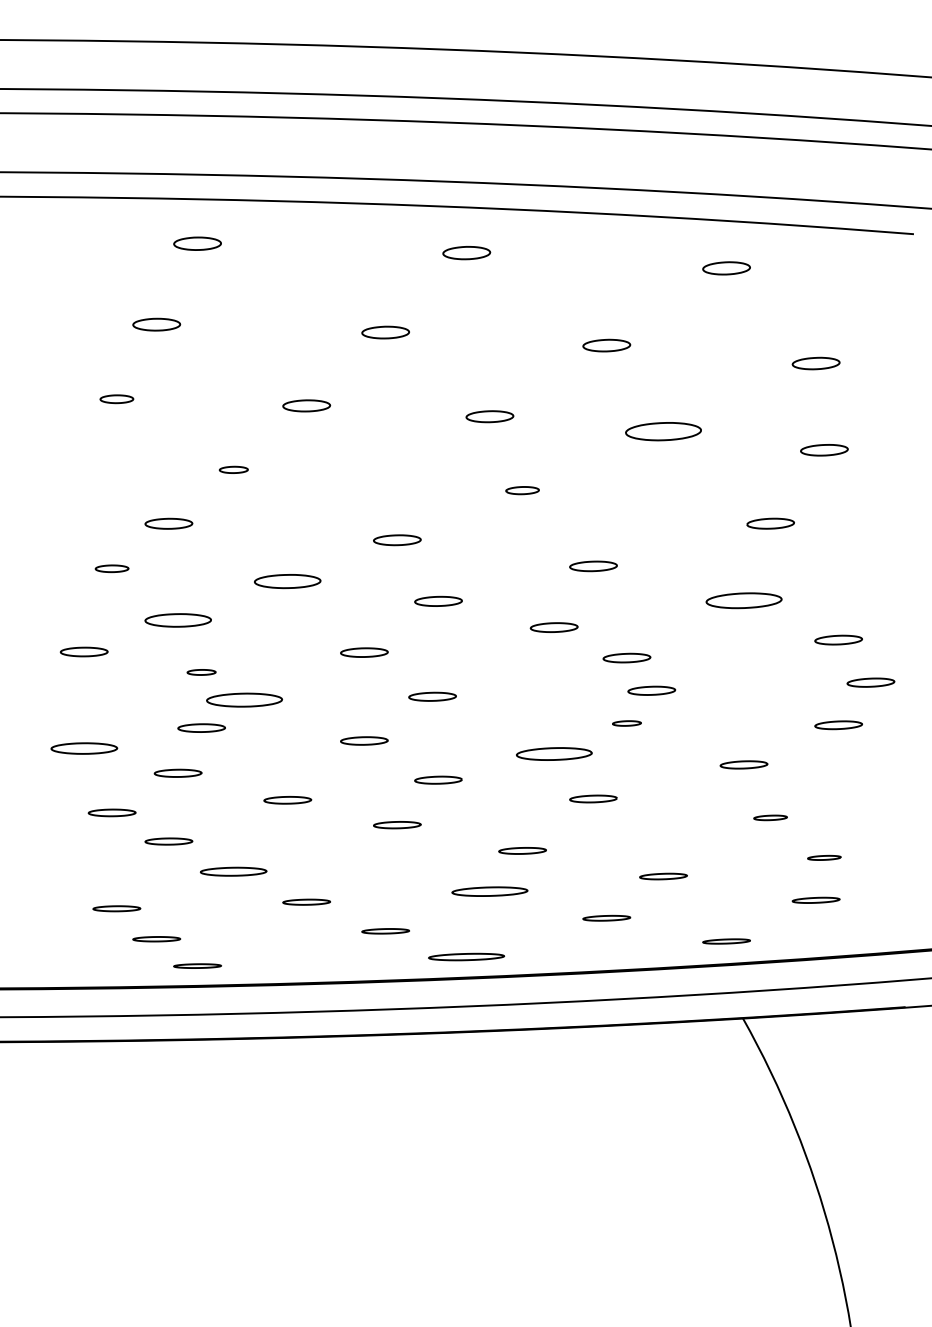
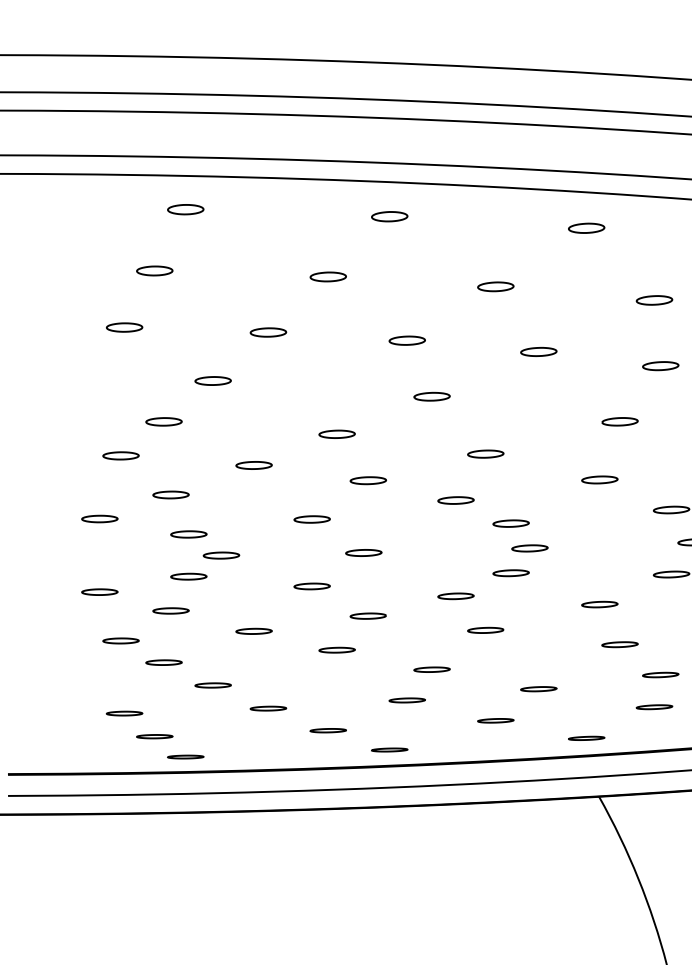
part: (116, 398) -> (124, 326), size x1.43
part: (663, 431) -> (538, 351), size x0.62
part: (233, 469) -> (212, 380), size x1.67
part: (522, 490) -> (431, 396), size x1.43
part: (111, 568) -> (120, 455), size x1.43
part: (287, 580) -> (253, 464), size x0.71
part: (743, 599) -> (599, 479), size x0.62
part: (177, 619) -> (170, 494), size x0.71
part: (201, 672) -> (188, 534), size x1.67
part: (244, 700) -> (221, 555), size x0.62
part: (626, 723) -> (510, 573), size x1.67
part: (83, 748) -> (99, 592), size x0.71
part: (553, 753) -> (455, 595), size x0.62
part: (770, 817) -> (619, 644), size x1.43
part: (824, 857) -> (660, 674), size x1.43
part: (233, 871) -> (212, 685), size x0.71
part: (489, 890) -> (406, 699), size x0.62
part: (466, 956) -> (389, 749), size x0.62

